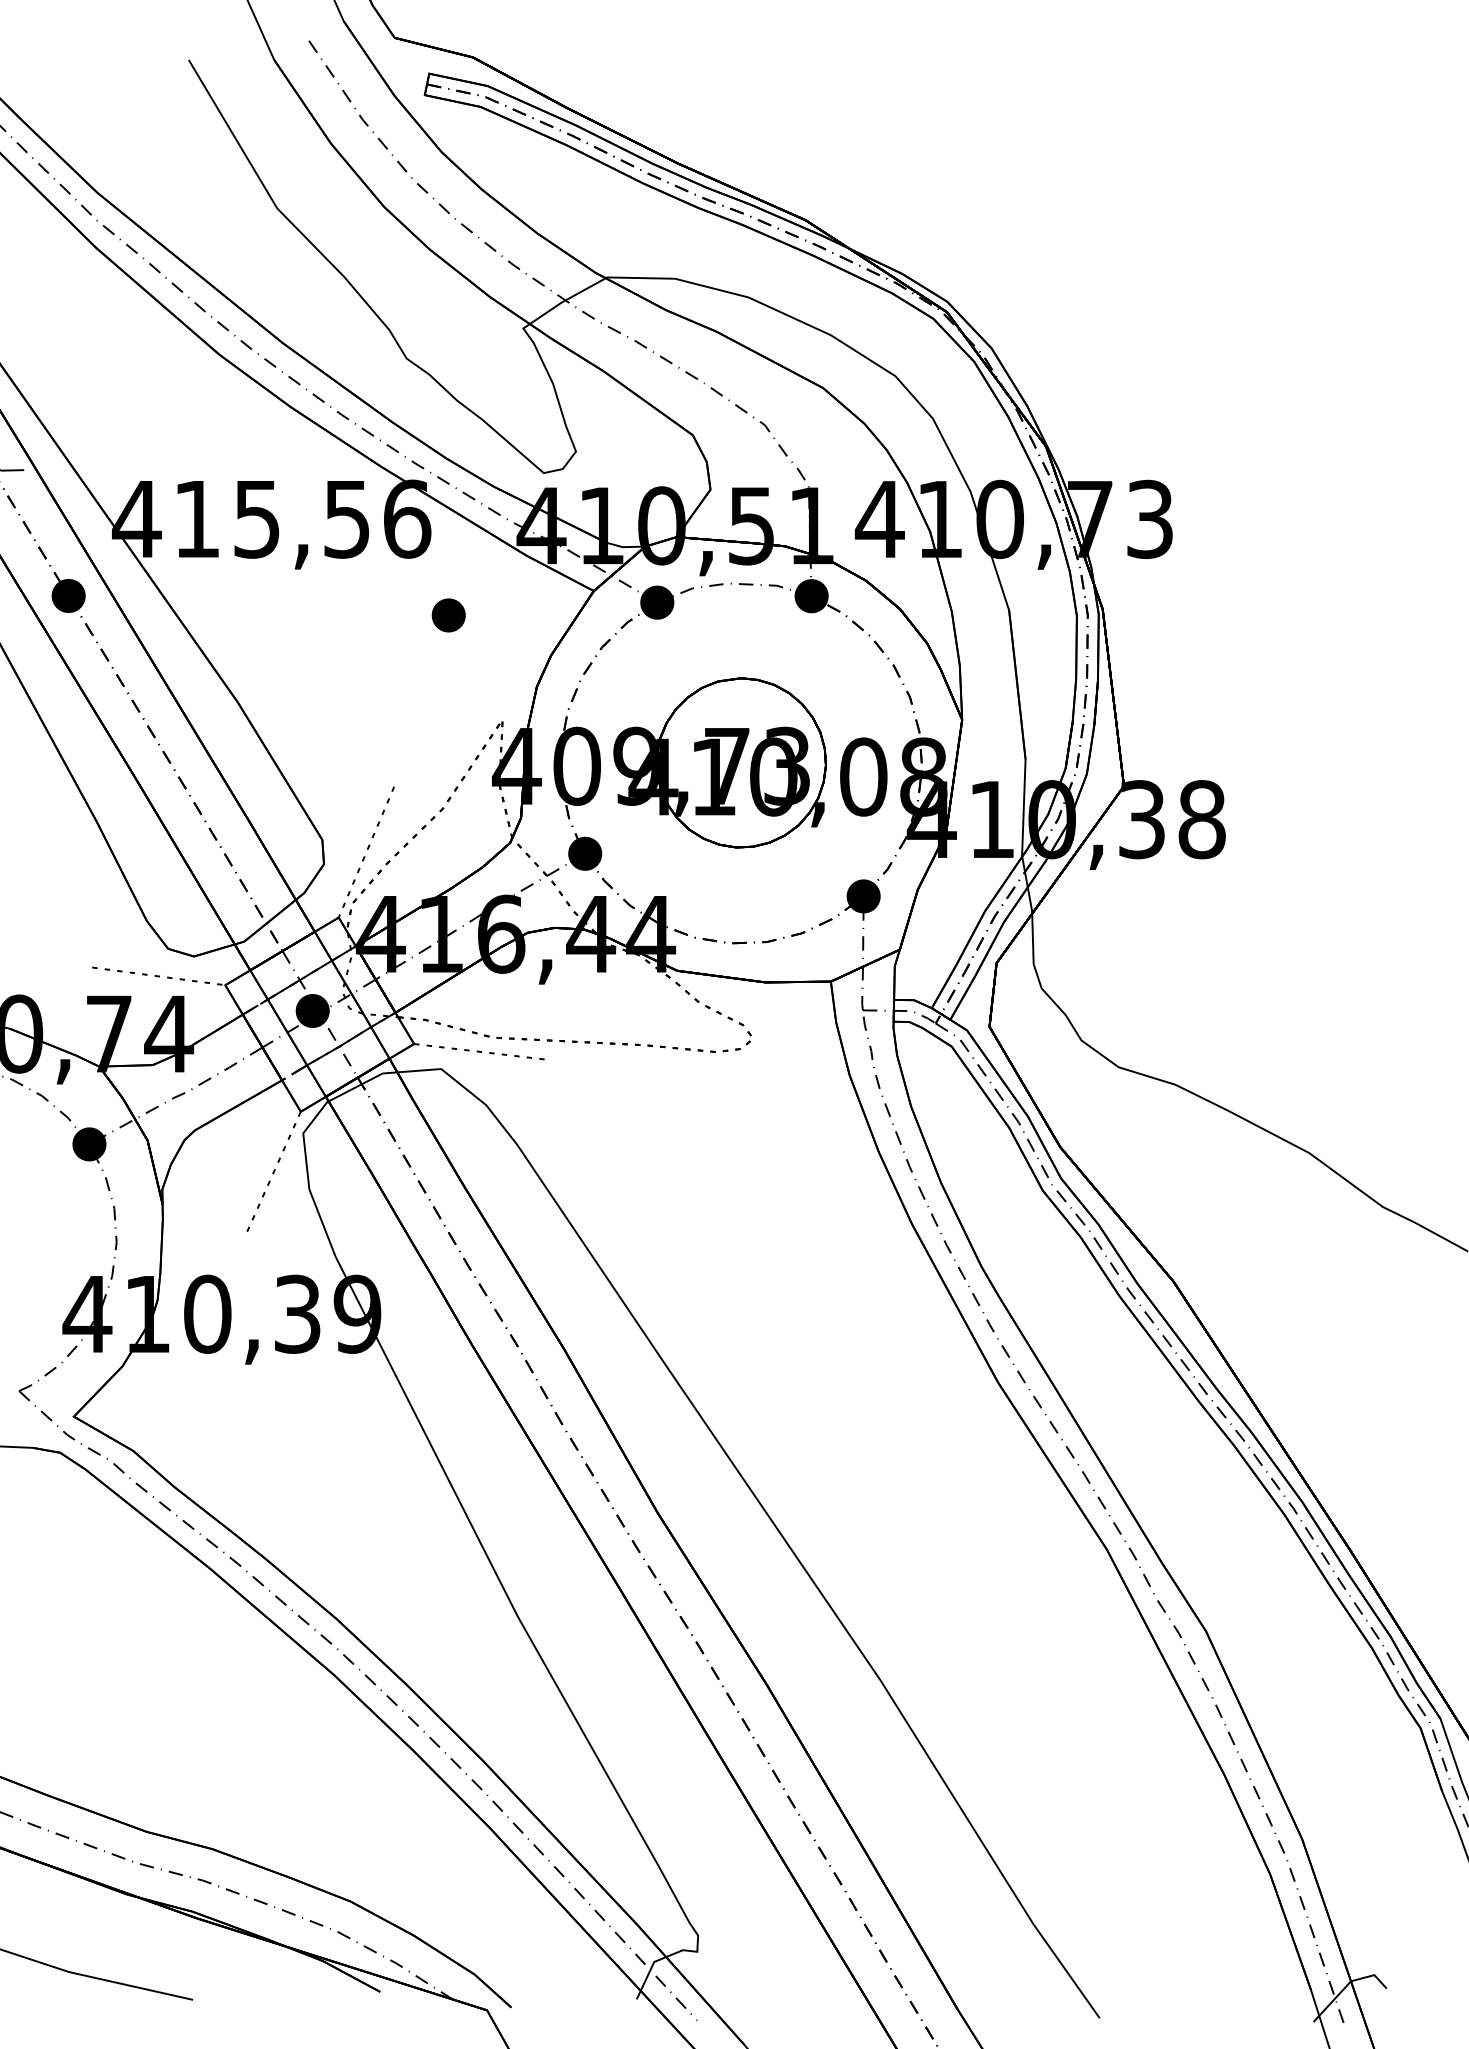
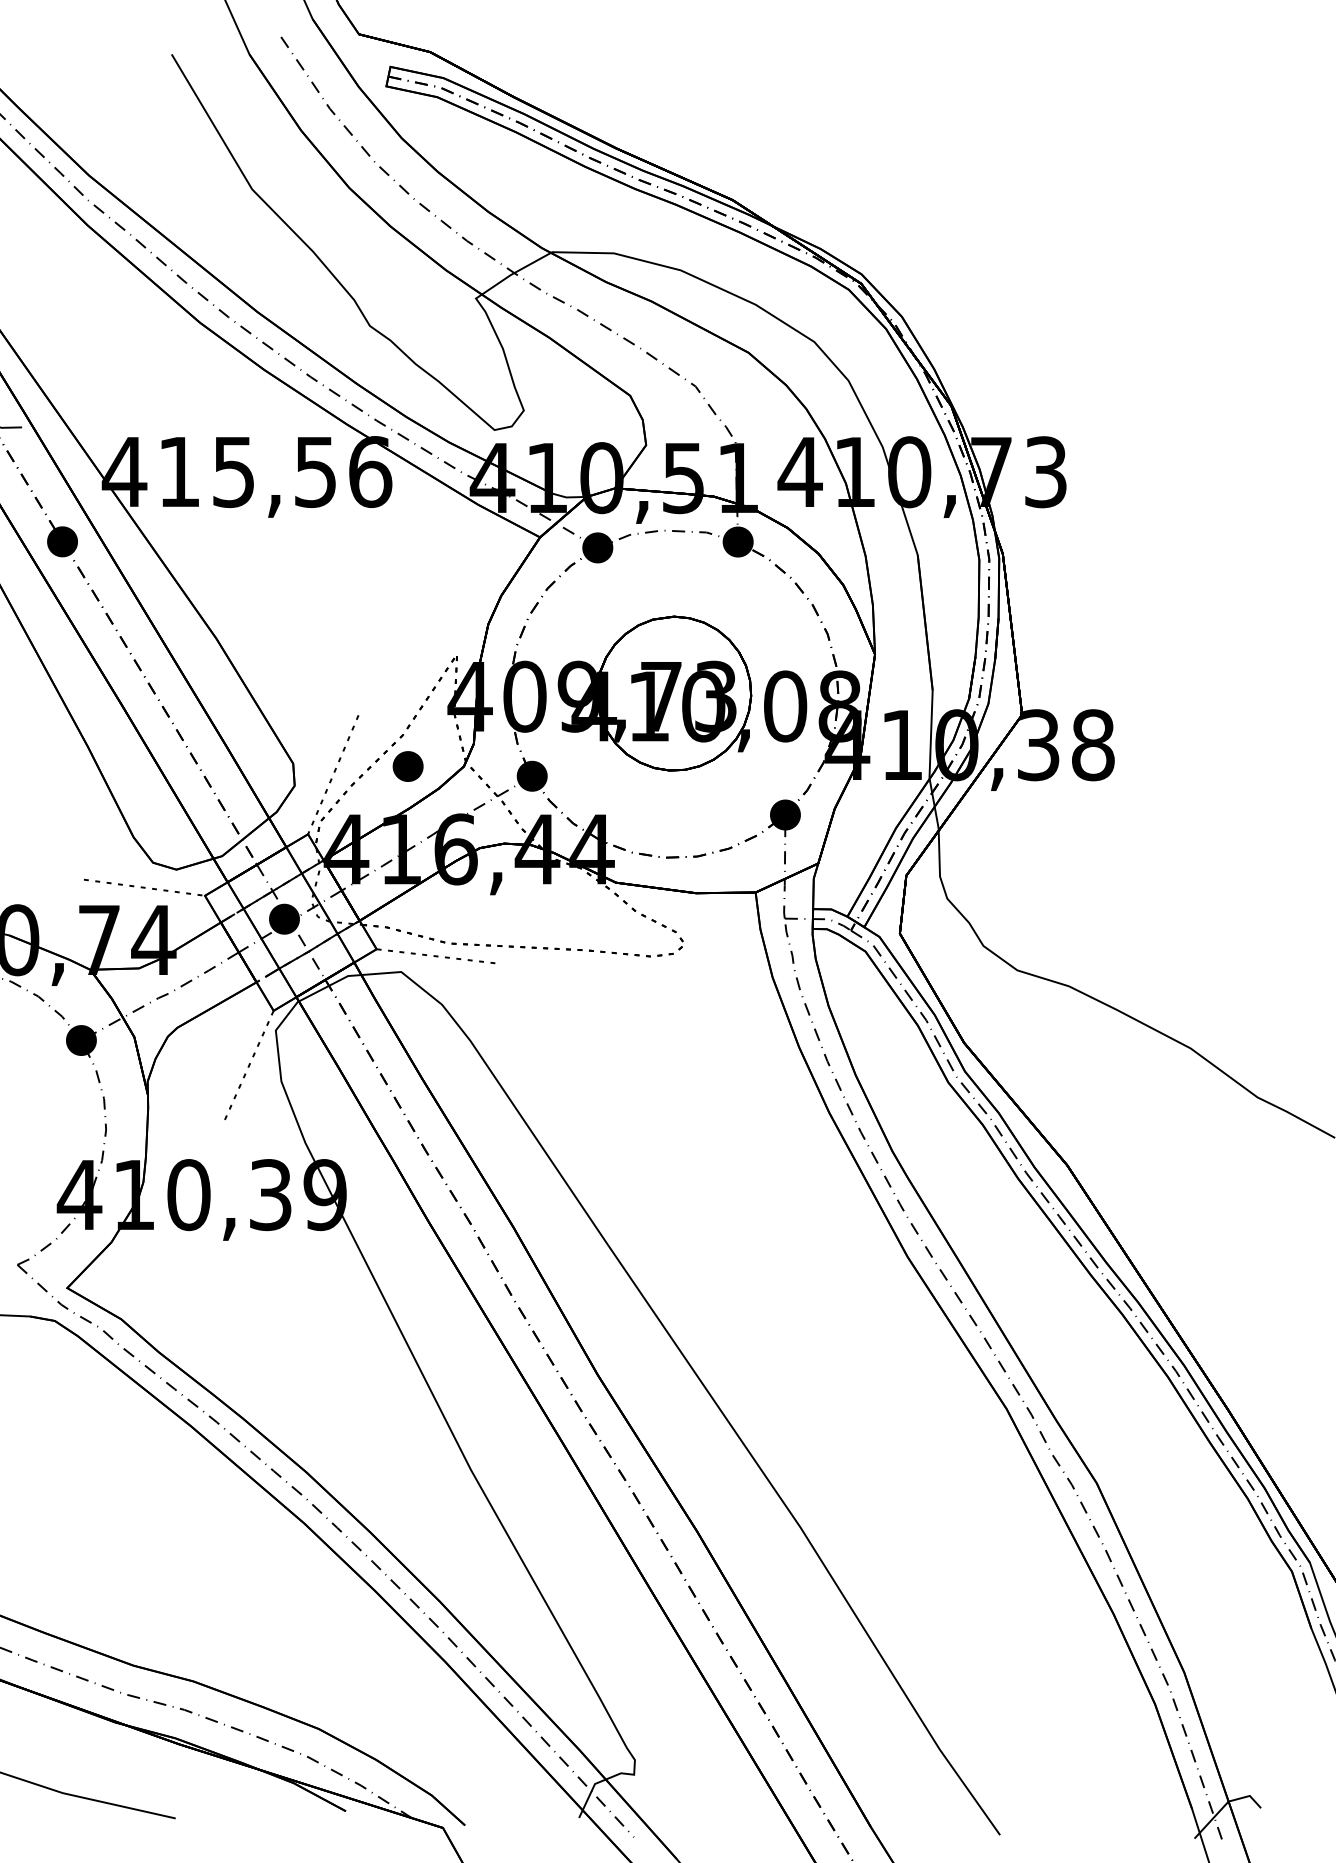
part: (448, 615) -> (407, 766), moved

